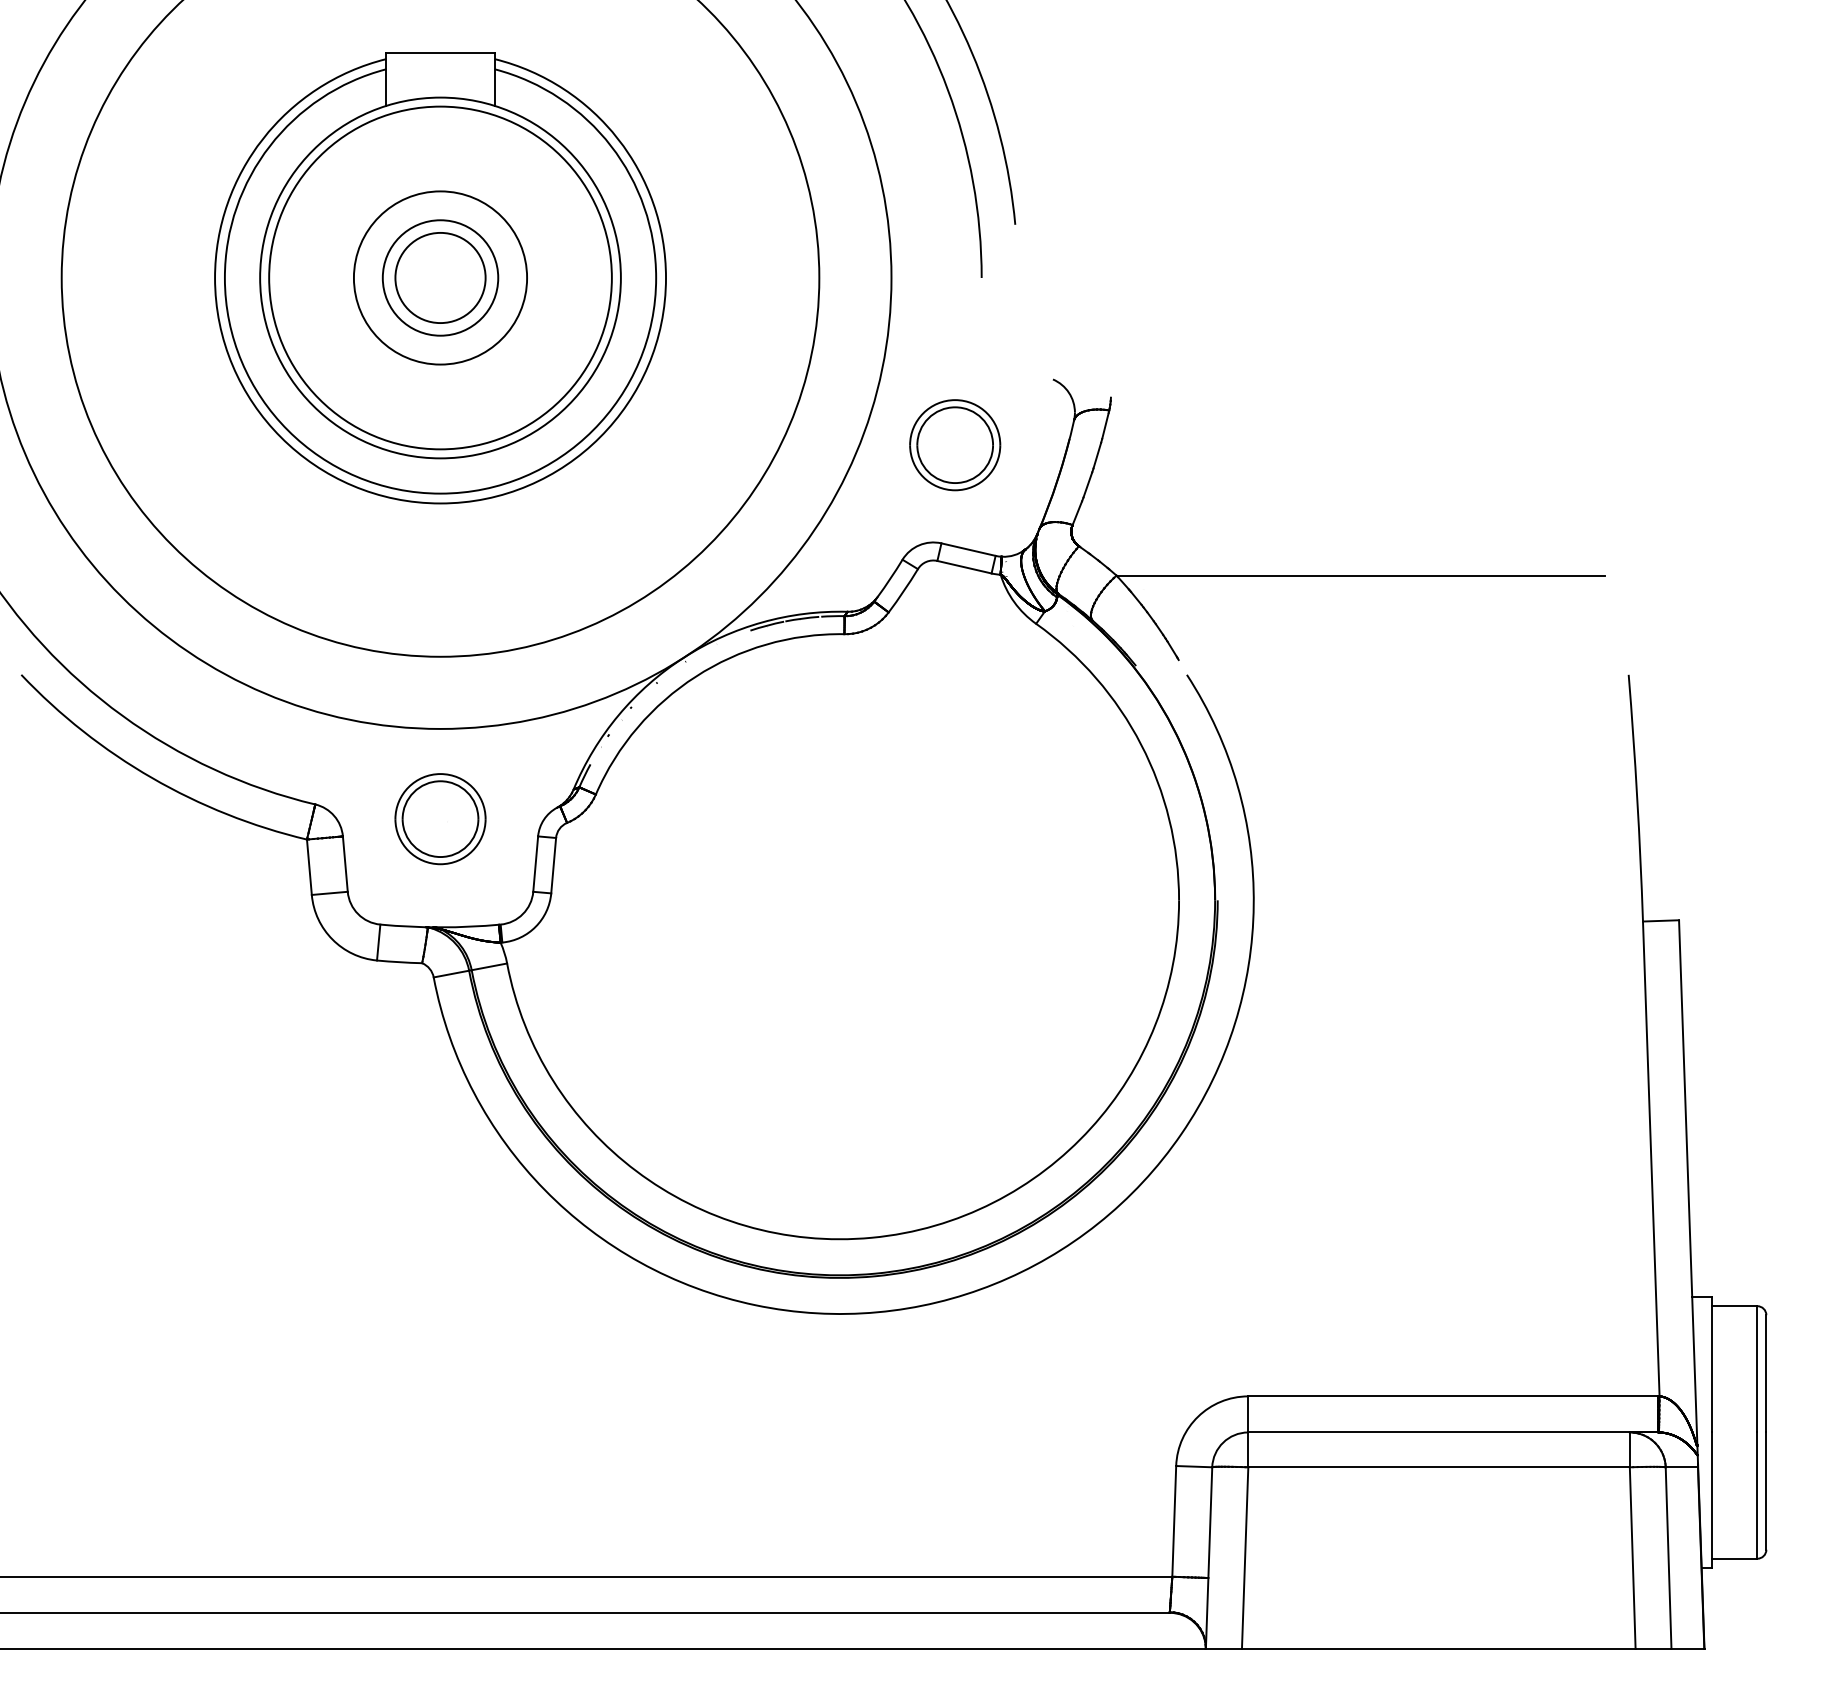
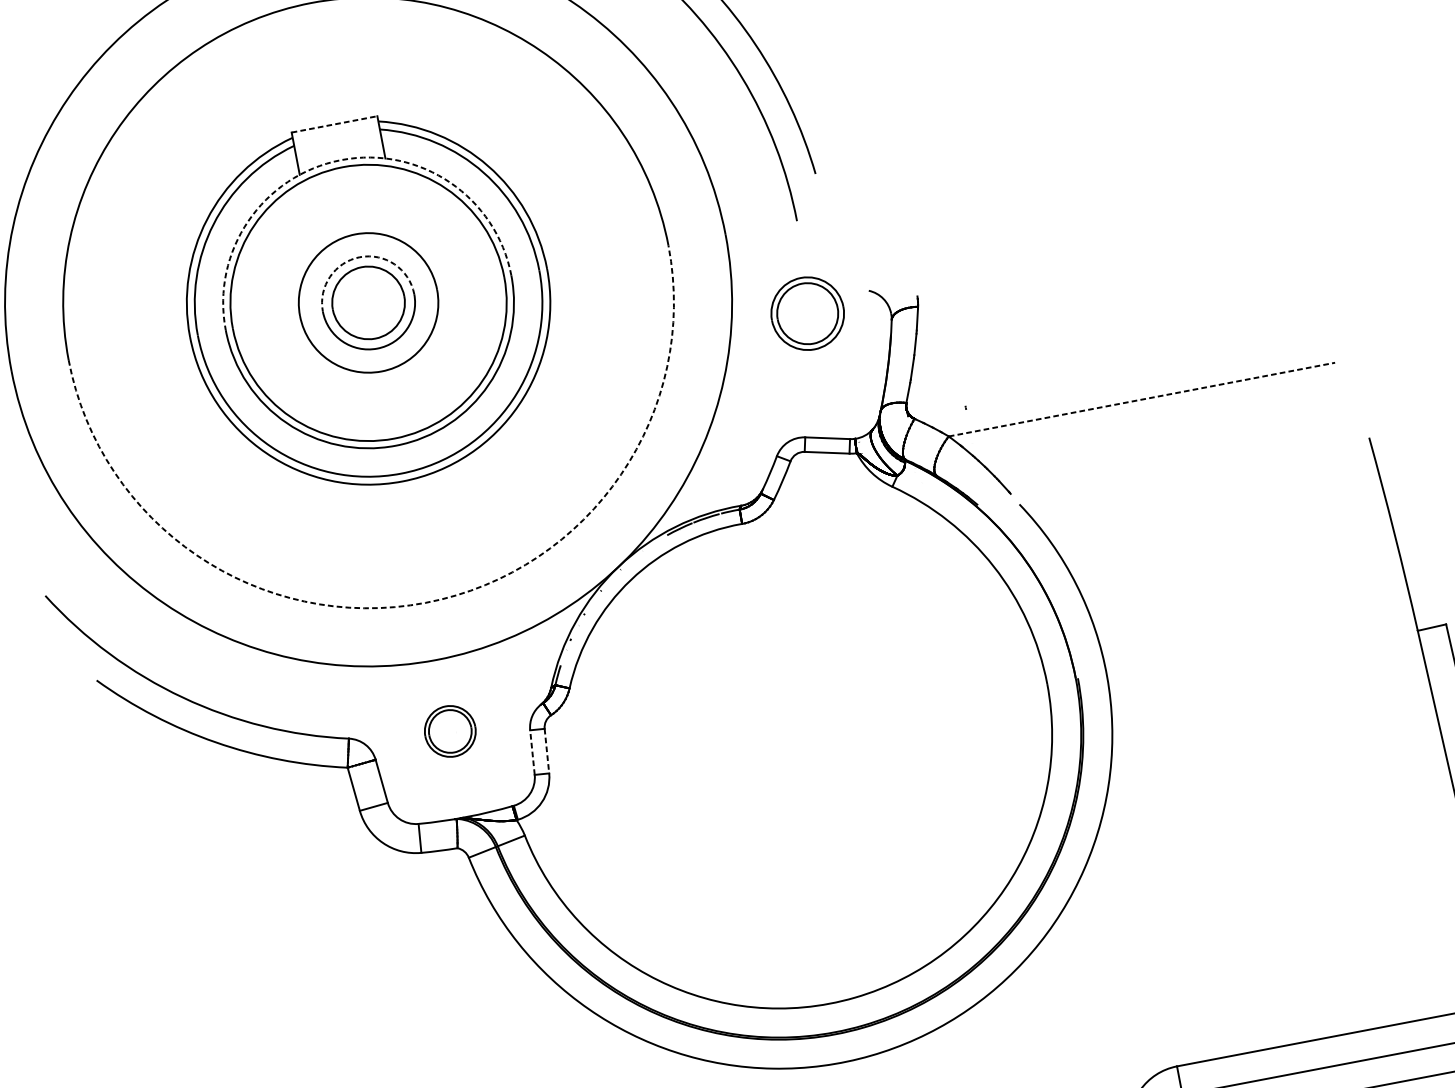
line: (441, 52) -> (335, 124), solid -> dashed
arc: (440, 97) -> (341, 160), solid -> dashed
arc: (440, 220) -> (359, 257), solid -> dashed
part: (955, 445) -> (808, 313), moved
line: (1360, 575) -> (1141, 399), solid -> dashed
arc: (440, 656) -> (425, 602), solid -> dashed
part: (440, 819) -> (450, 731), size x0.7
line: (535, 864) -> (532, 752), solid -> dashed
line: (553, 865) -> (546, 751), solid -> dashed

